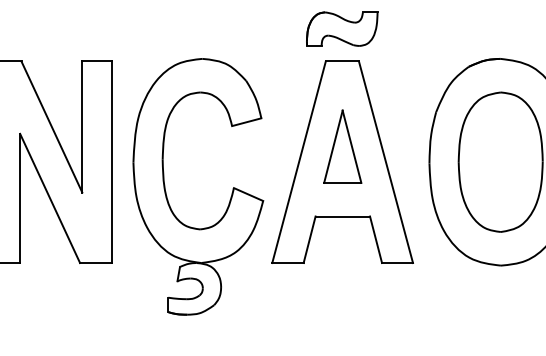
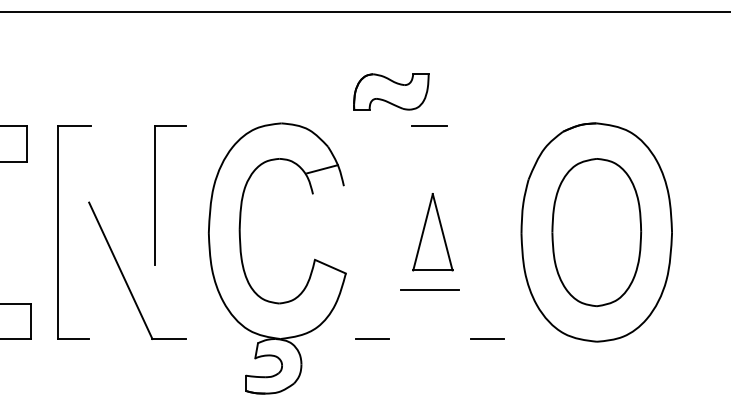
part: (342, 28) -> (391, 91), moved
line: (246, 122) -> (322, 169), moved
line: (51, 127) -> (122, 195), removed
part: (342, 147) -> (432, 232), moved
line: (111, 162) -> (185, 232), removed
line: (298, 162) -> (383, 232), removed
line: (385, 162) -> (475, 232), removed
line: (20, 198) -> (89, 270), removed
line: (309, 239) -> (394, 314), removed
line: (375, 239) -> (464, 314), removed

